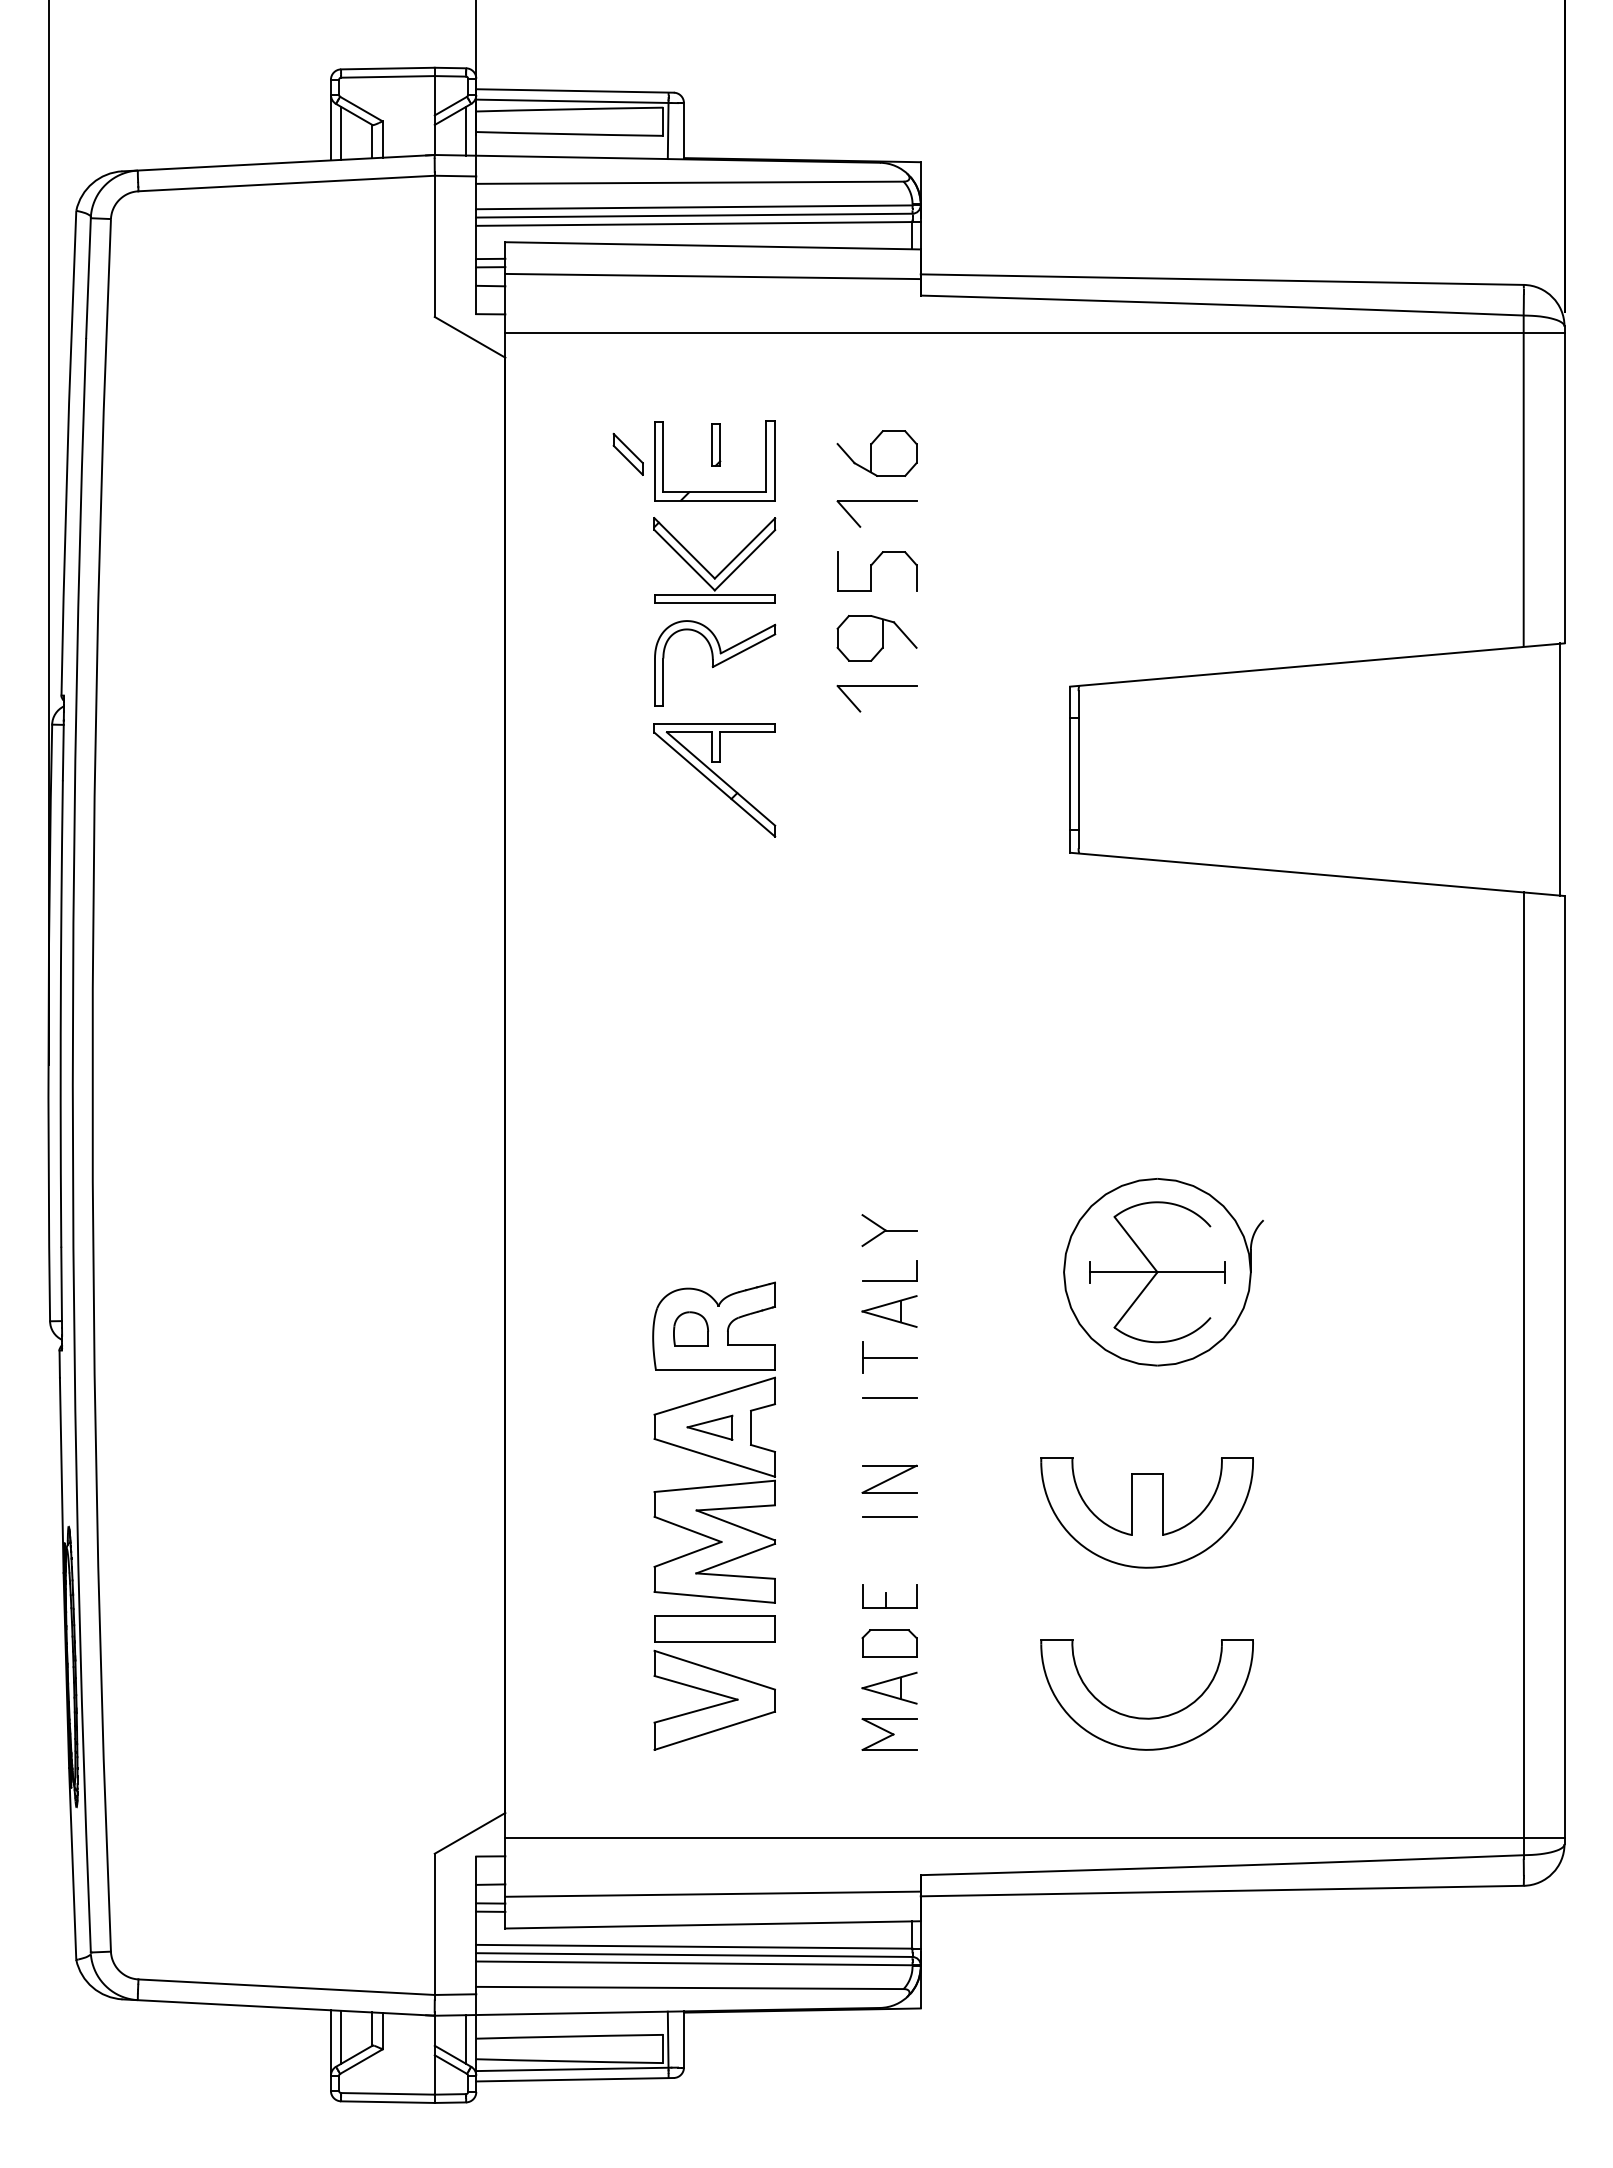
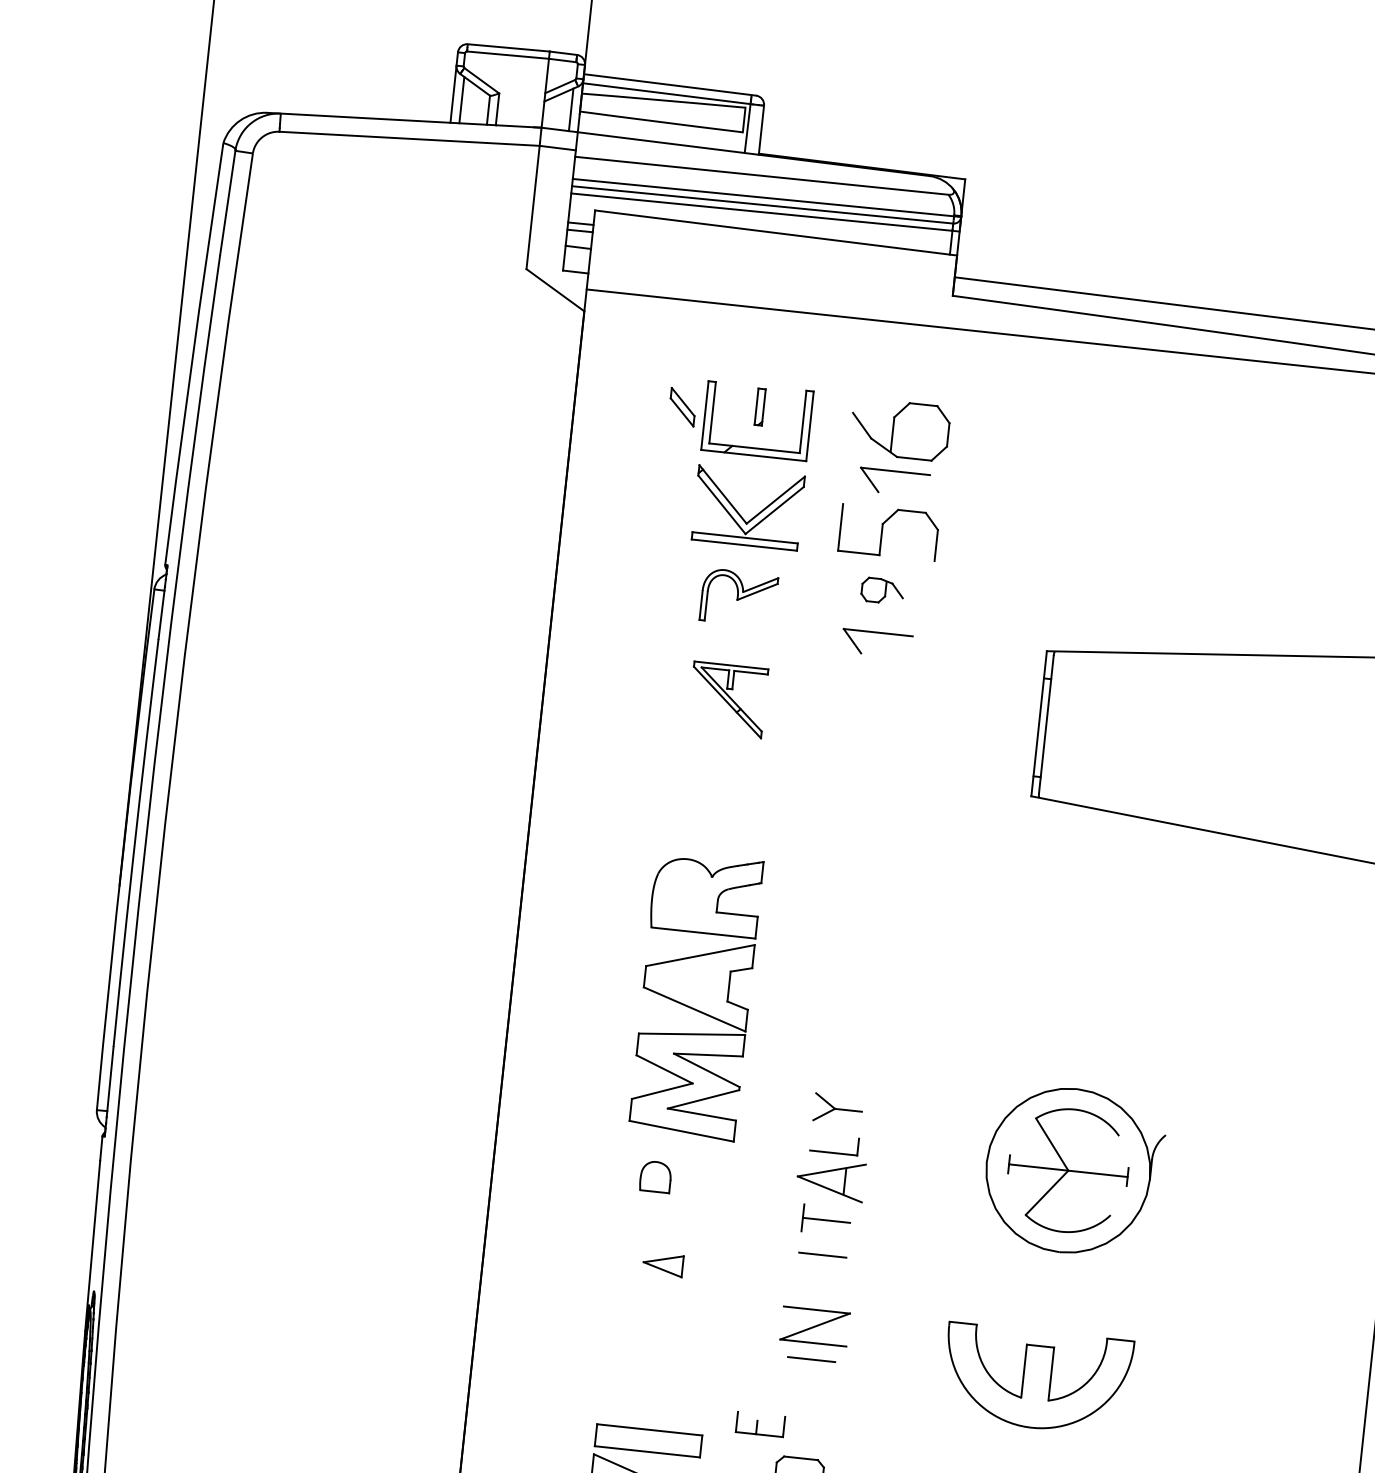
line: (712, 276) -> (772, 259), removed
part: (876, 453) -> (899, 429), size x1.4
part: (877, 571) -> (889, 532), size x1.4
part: (876, 638) -> (882, 591), size x0.6
part: (715, 663) -> (739, 597), size x0.7
part: (714, 780) -> (727, 699), size x0.7
part: (889, 1311) -> (830, 1179), size x1.4
part: (713, 1442) -> (694, 995), moved
part: (889, 1478) -> (815, 1325), size x1.4
part: (889, 1596) -> (760, 1424), moved

